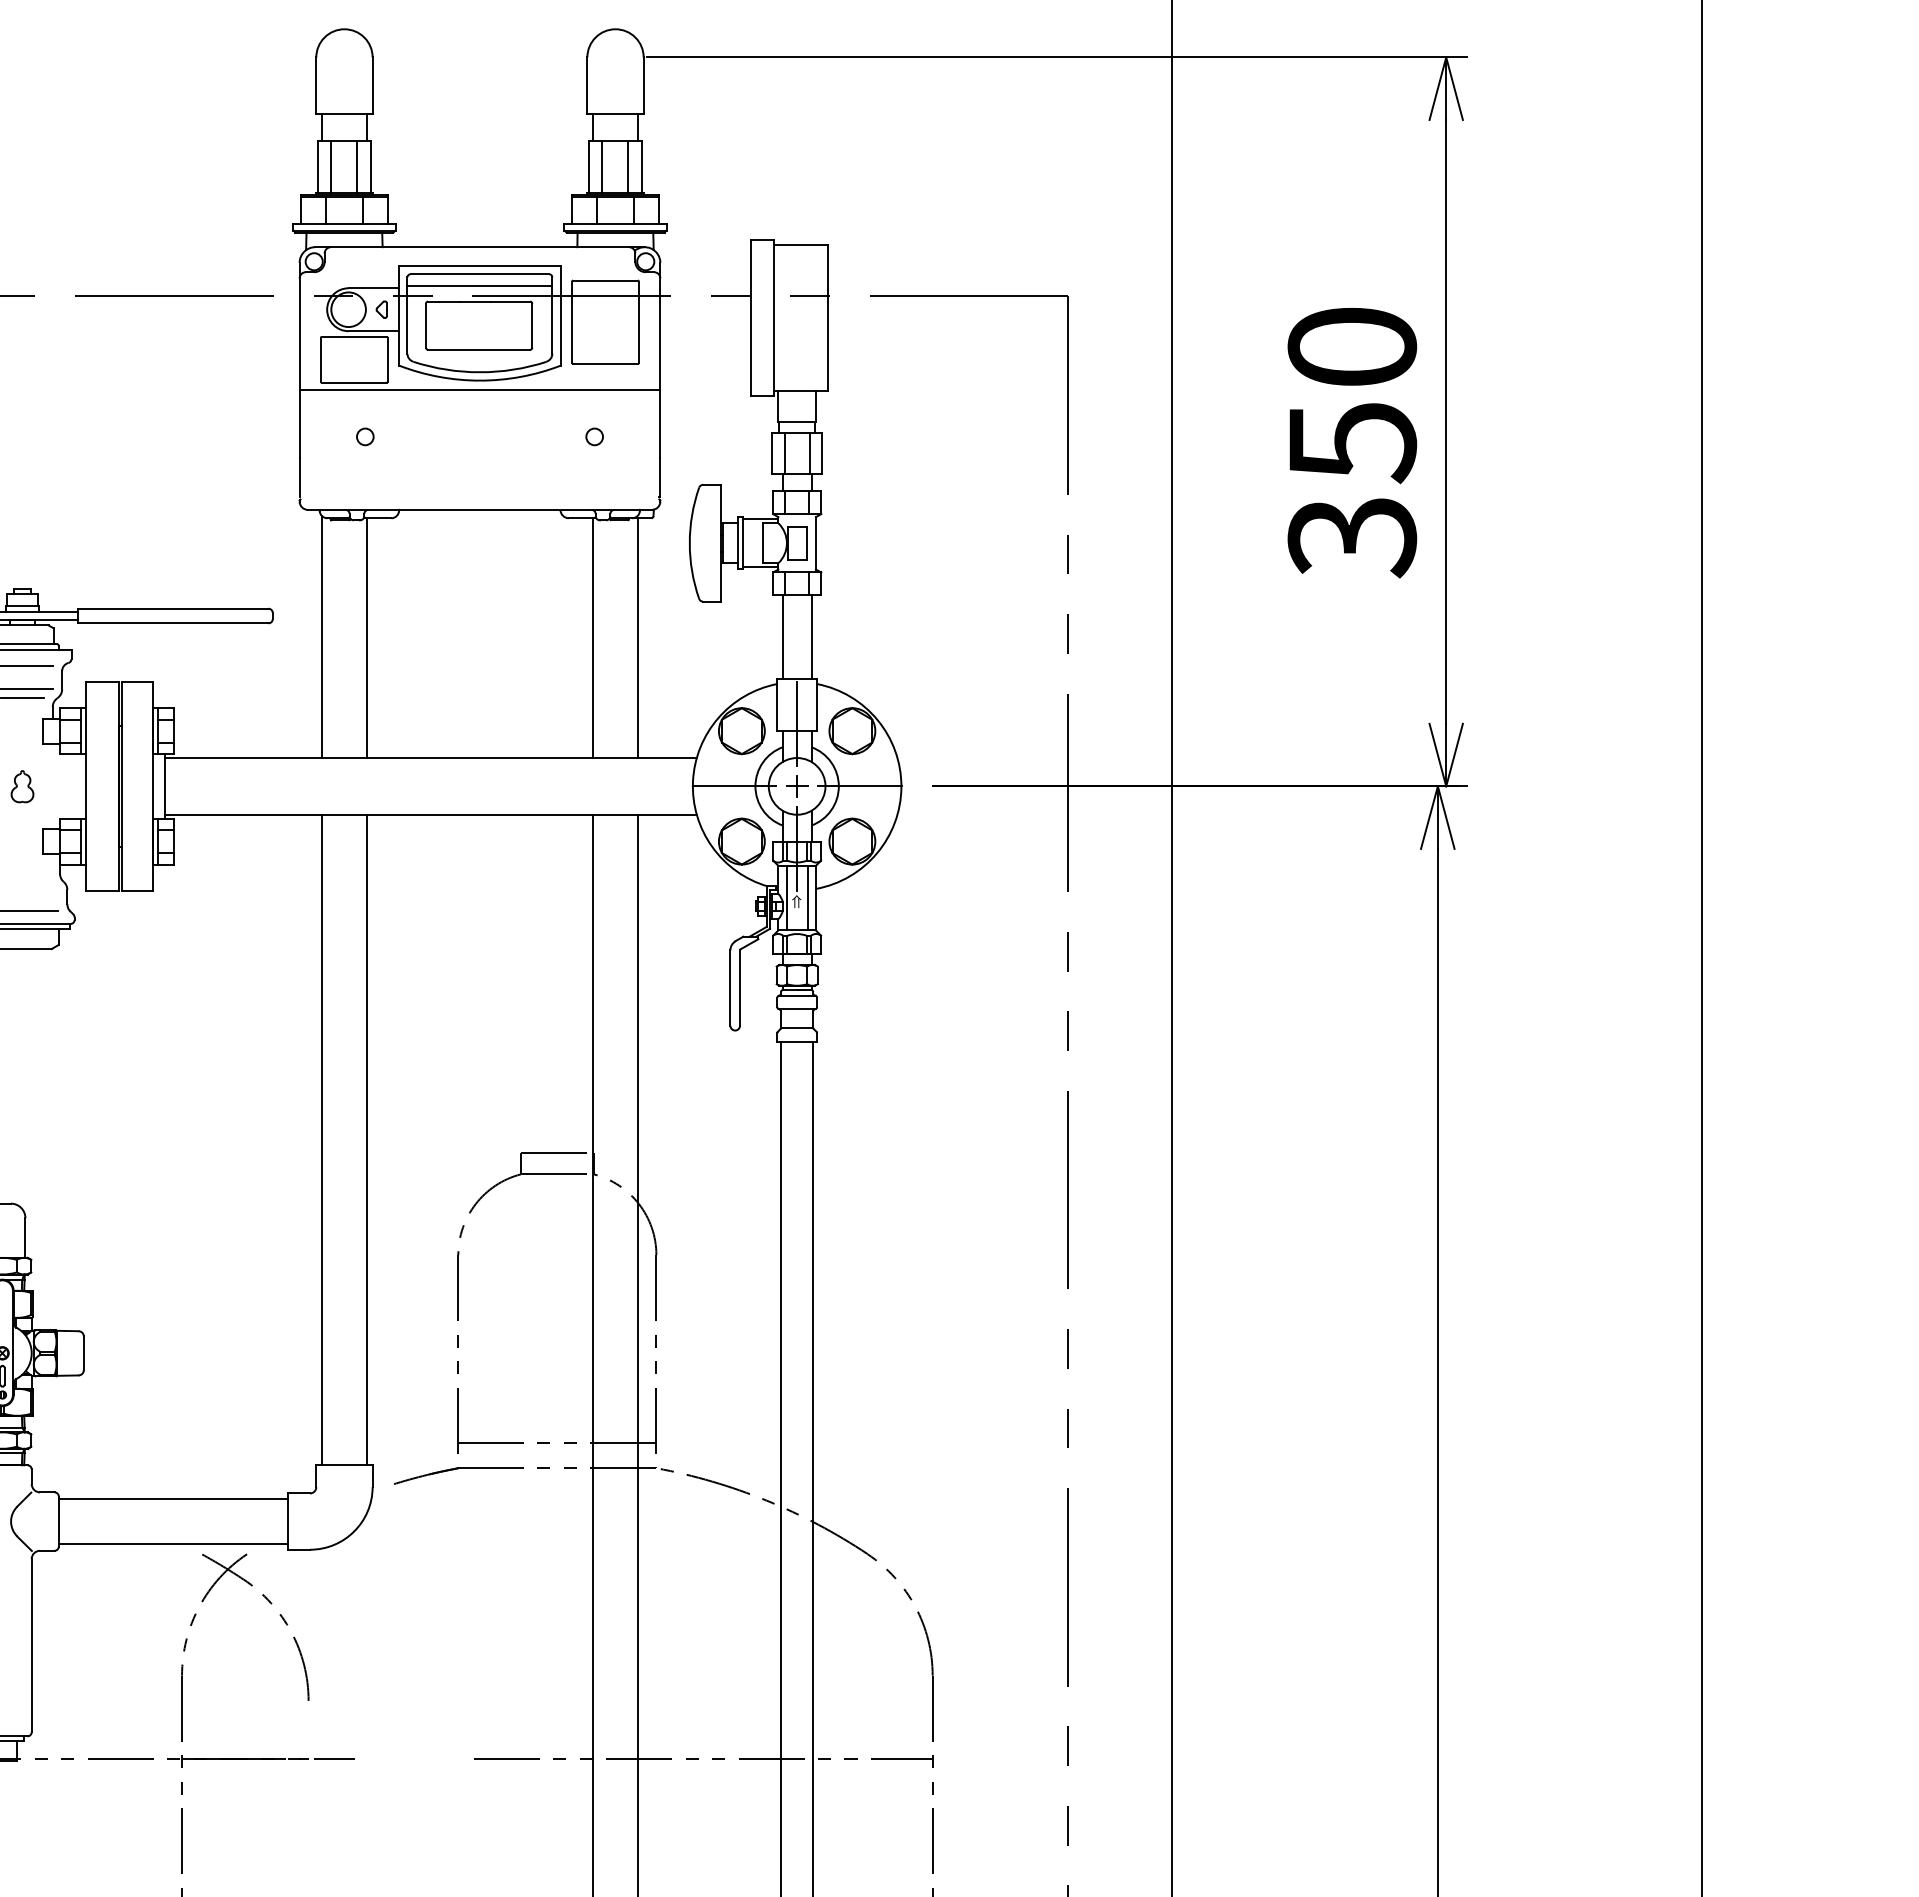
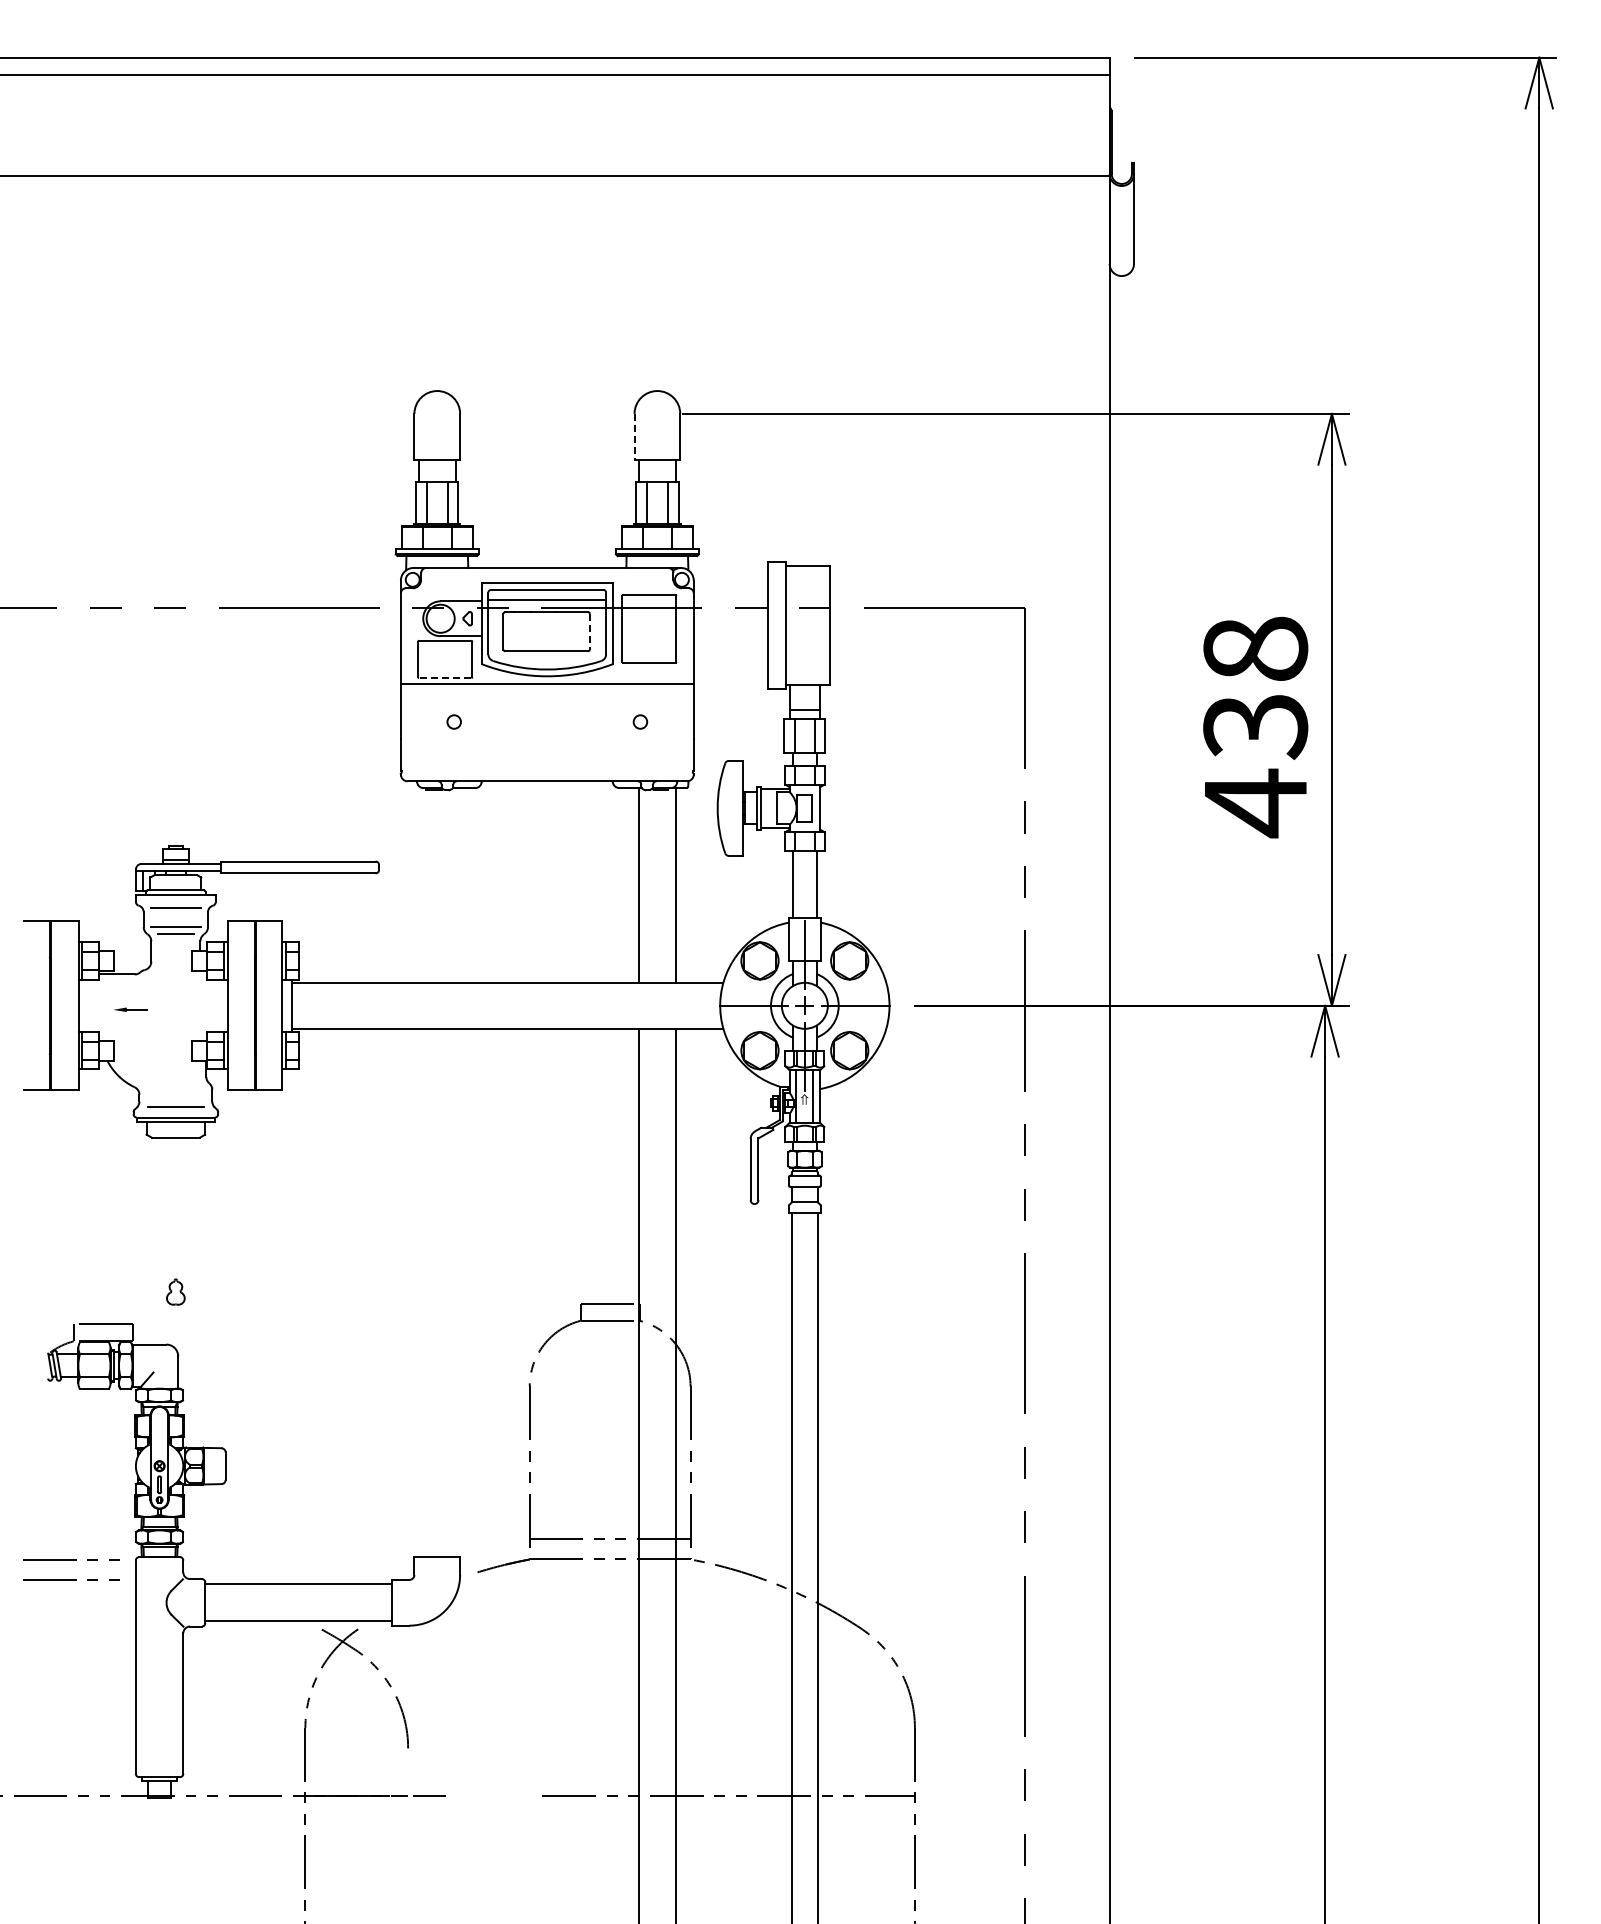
line: (587, 85) -> (634, 436), solid -> dashed
line: (531, 325) -> (589, 631), solid -> dashed
line: (353, 383) -> (444, 678), solid -> dashed
text: (1352, 443) -> (1255, 727), 350 -> 438
line: (321, 636) -> (418, 884), removed
line: (366, 638) -> (455, 885), removed
part: (22, 786) -> (175, 1291), moved
line: (321, 1139) -> (418, 1292), removed
line: (366, 1139) -> (455, 1292), removed

